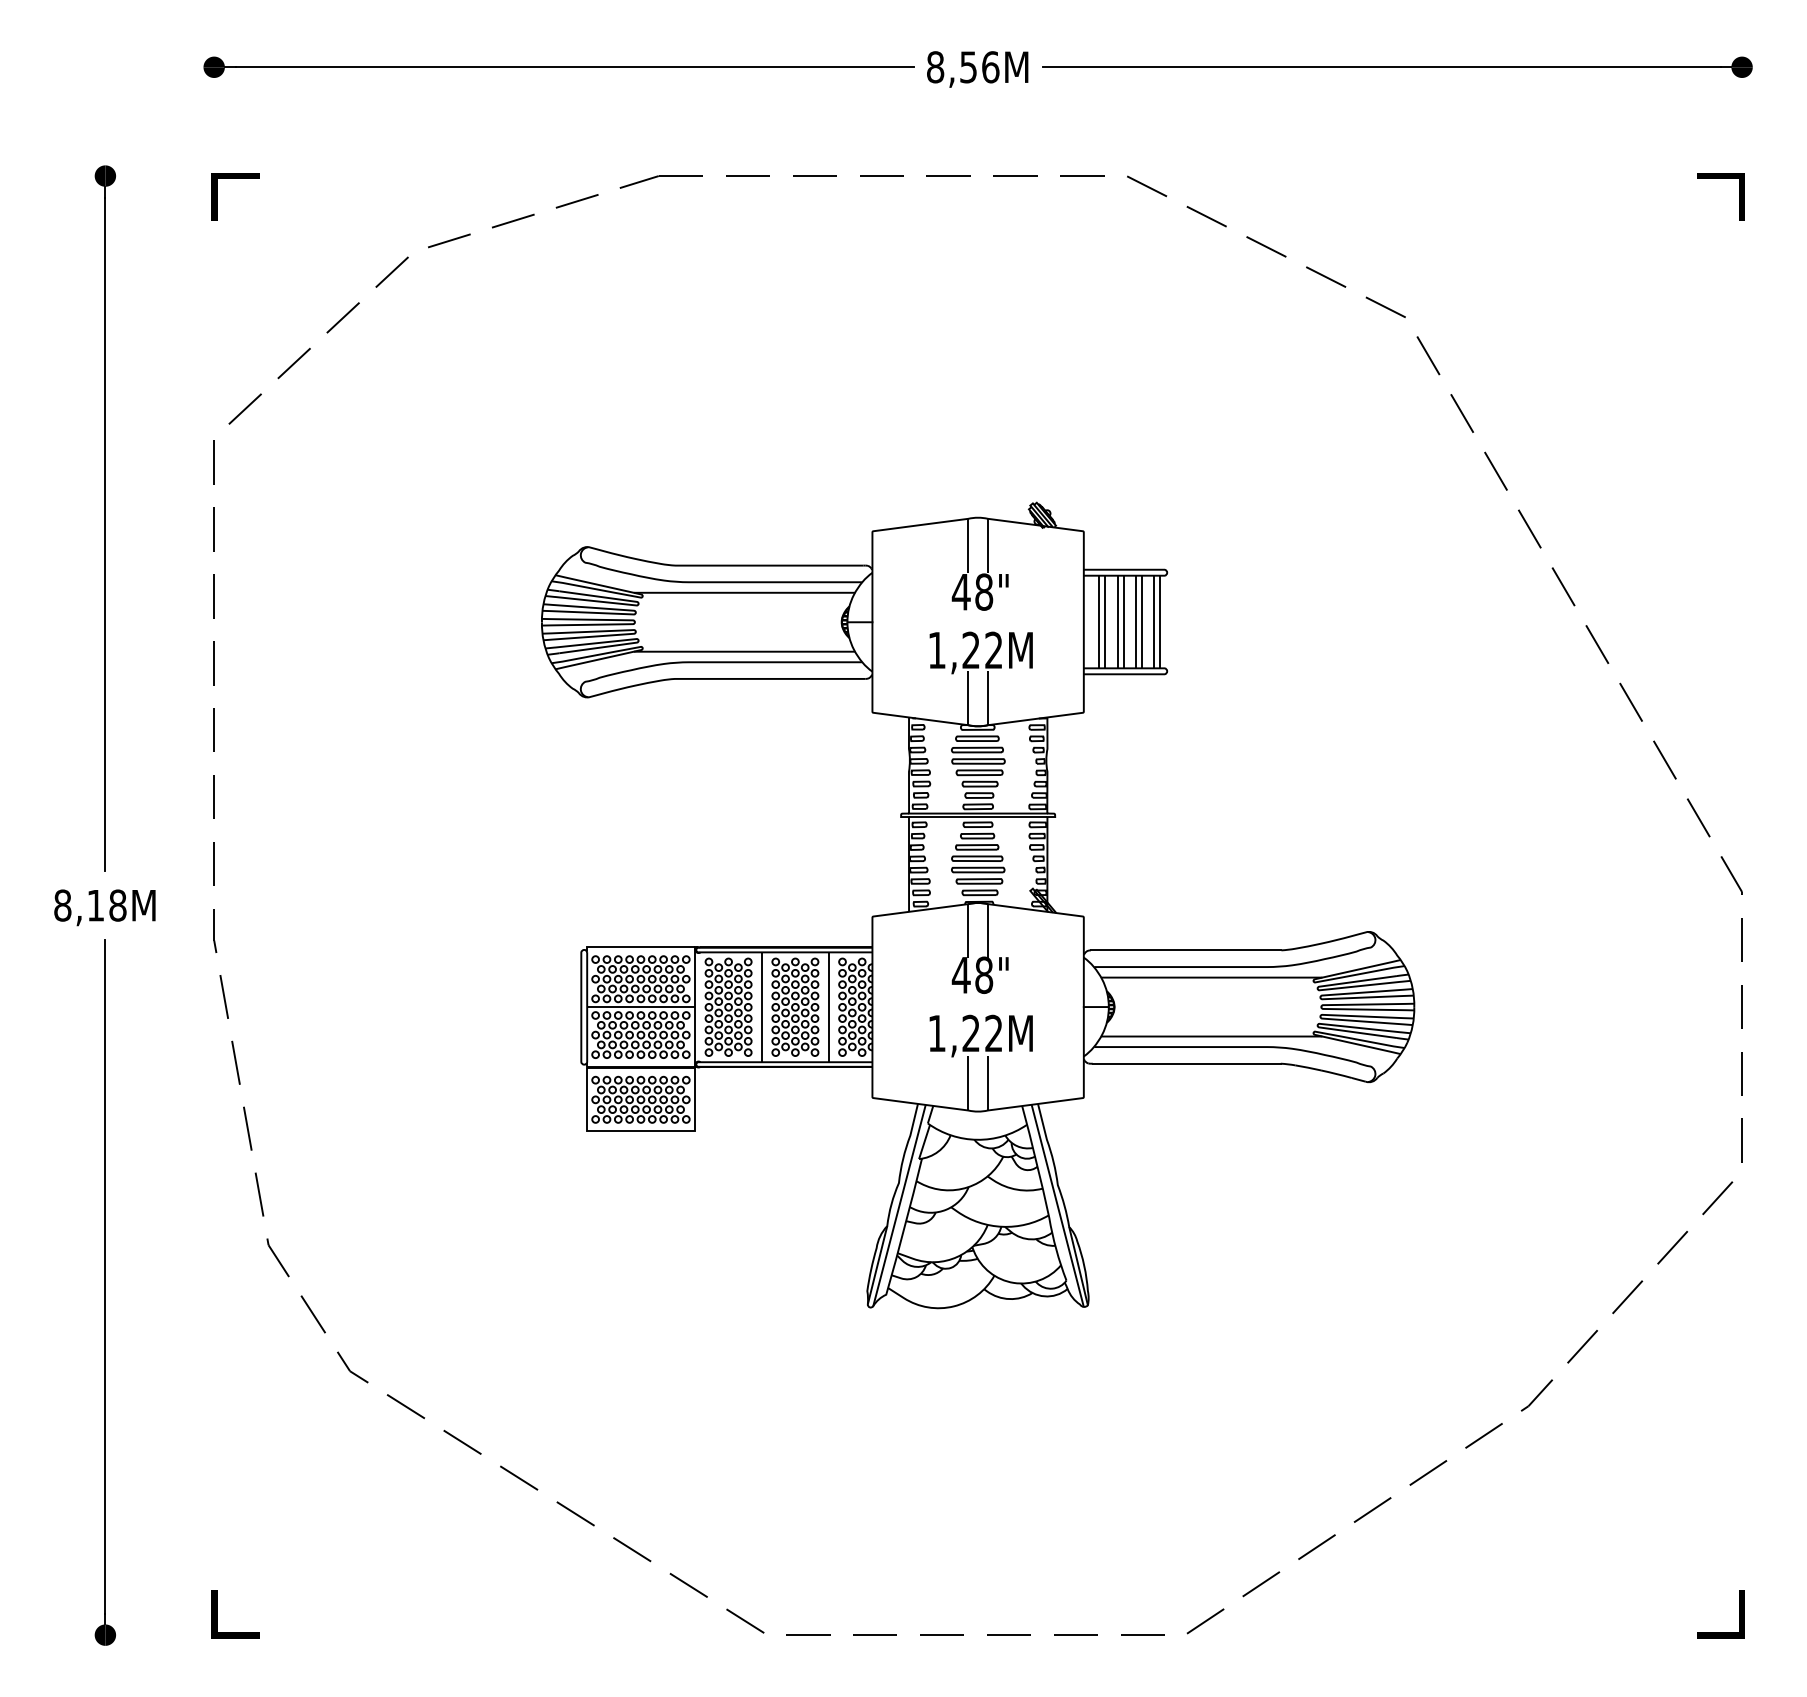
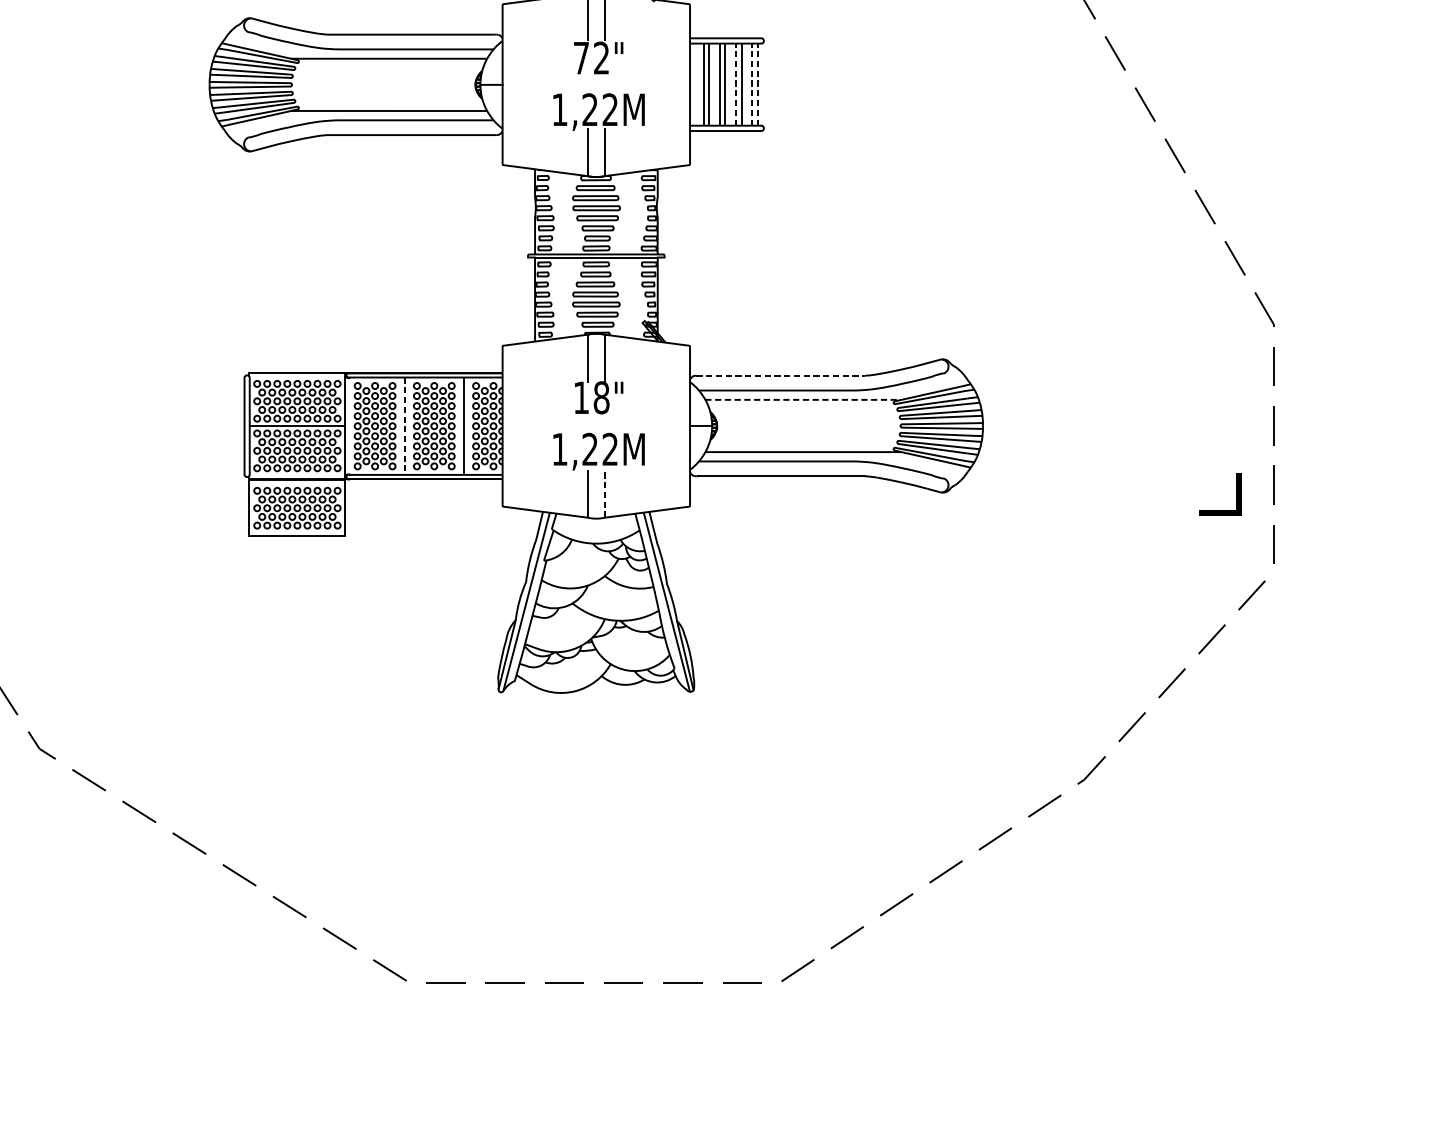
text: (972, 591) -> (591, 57), 48" -> 72"
line: (1136, 621) -> (736, 84), solid -> dashed
line: (1154, 621) -> (752, 84), solid -> dashed
line: (1160, 621) -> (757, 84), solid -> dashed
line: (1186, 950) -> (781, 375), solid -> dashed
text: (960, 975) -> (580, 398), 48" -> 18"
line: (1211, 977) -> (803, 399), solid -> dashed
line: (761, 1007) -> (404, 426), solid -> dashed
line: (987, 1082) -> (604, 492), solid -> dashed
line: (1720, 1632) -> (1219, 510), moved

